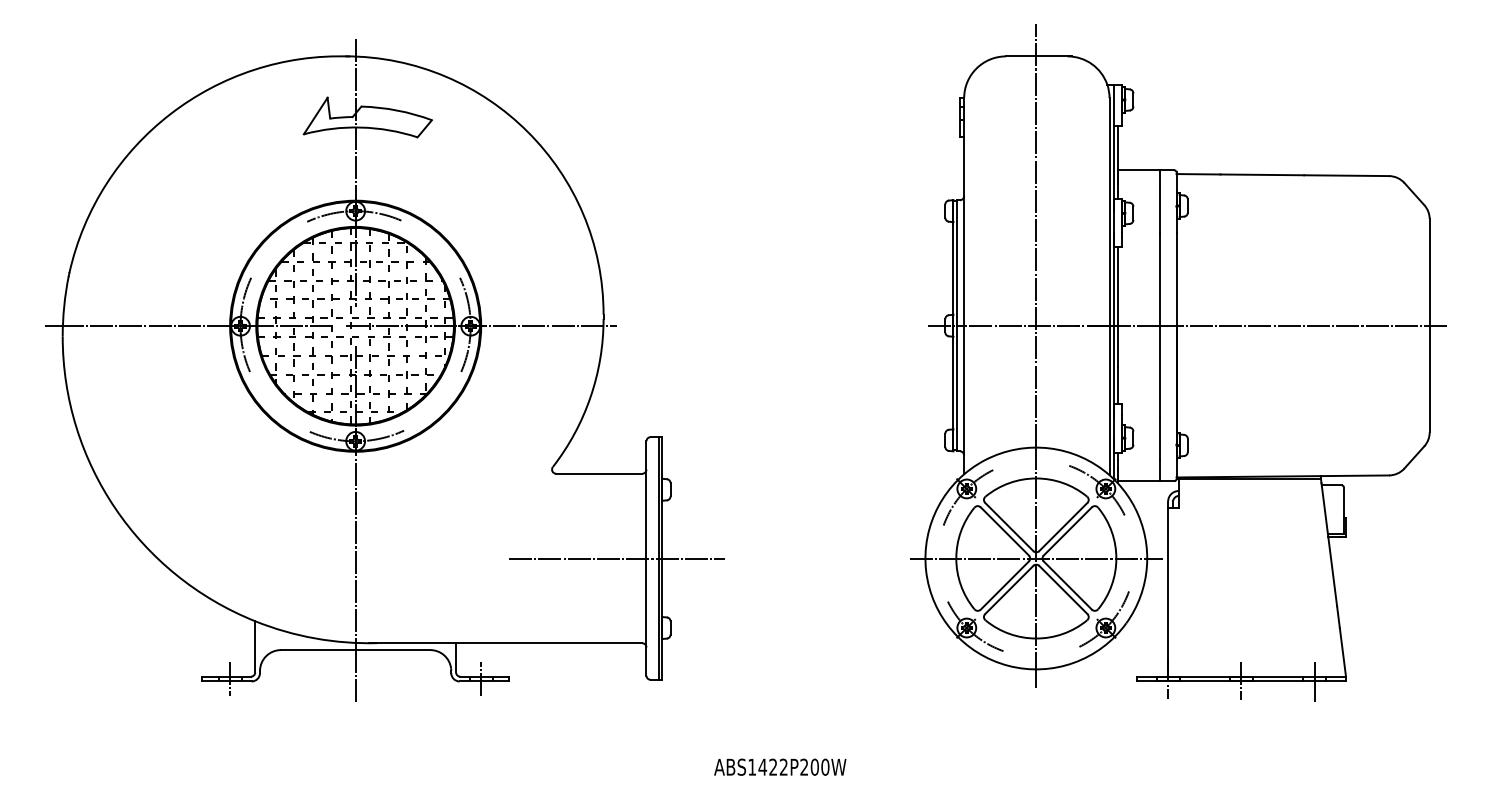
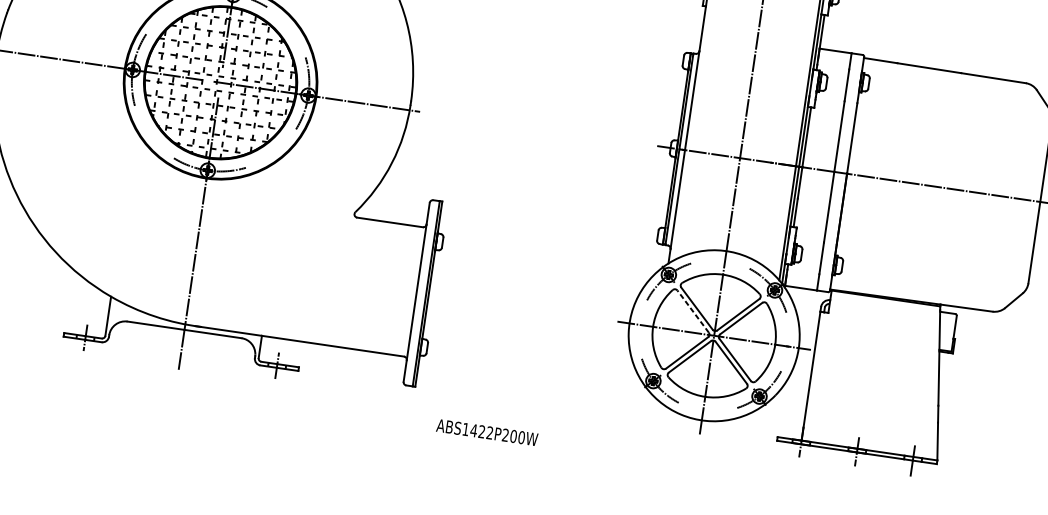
line: (1004, 531) -> (692, 311), solid -> dashed
line: (616, 558) -> (393, 289), removed
text: (780, 766) -> (487, 432), moved

